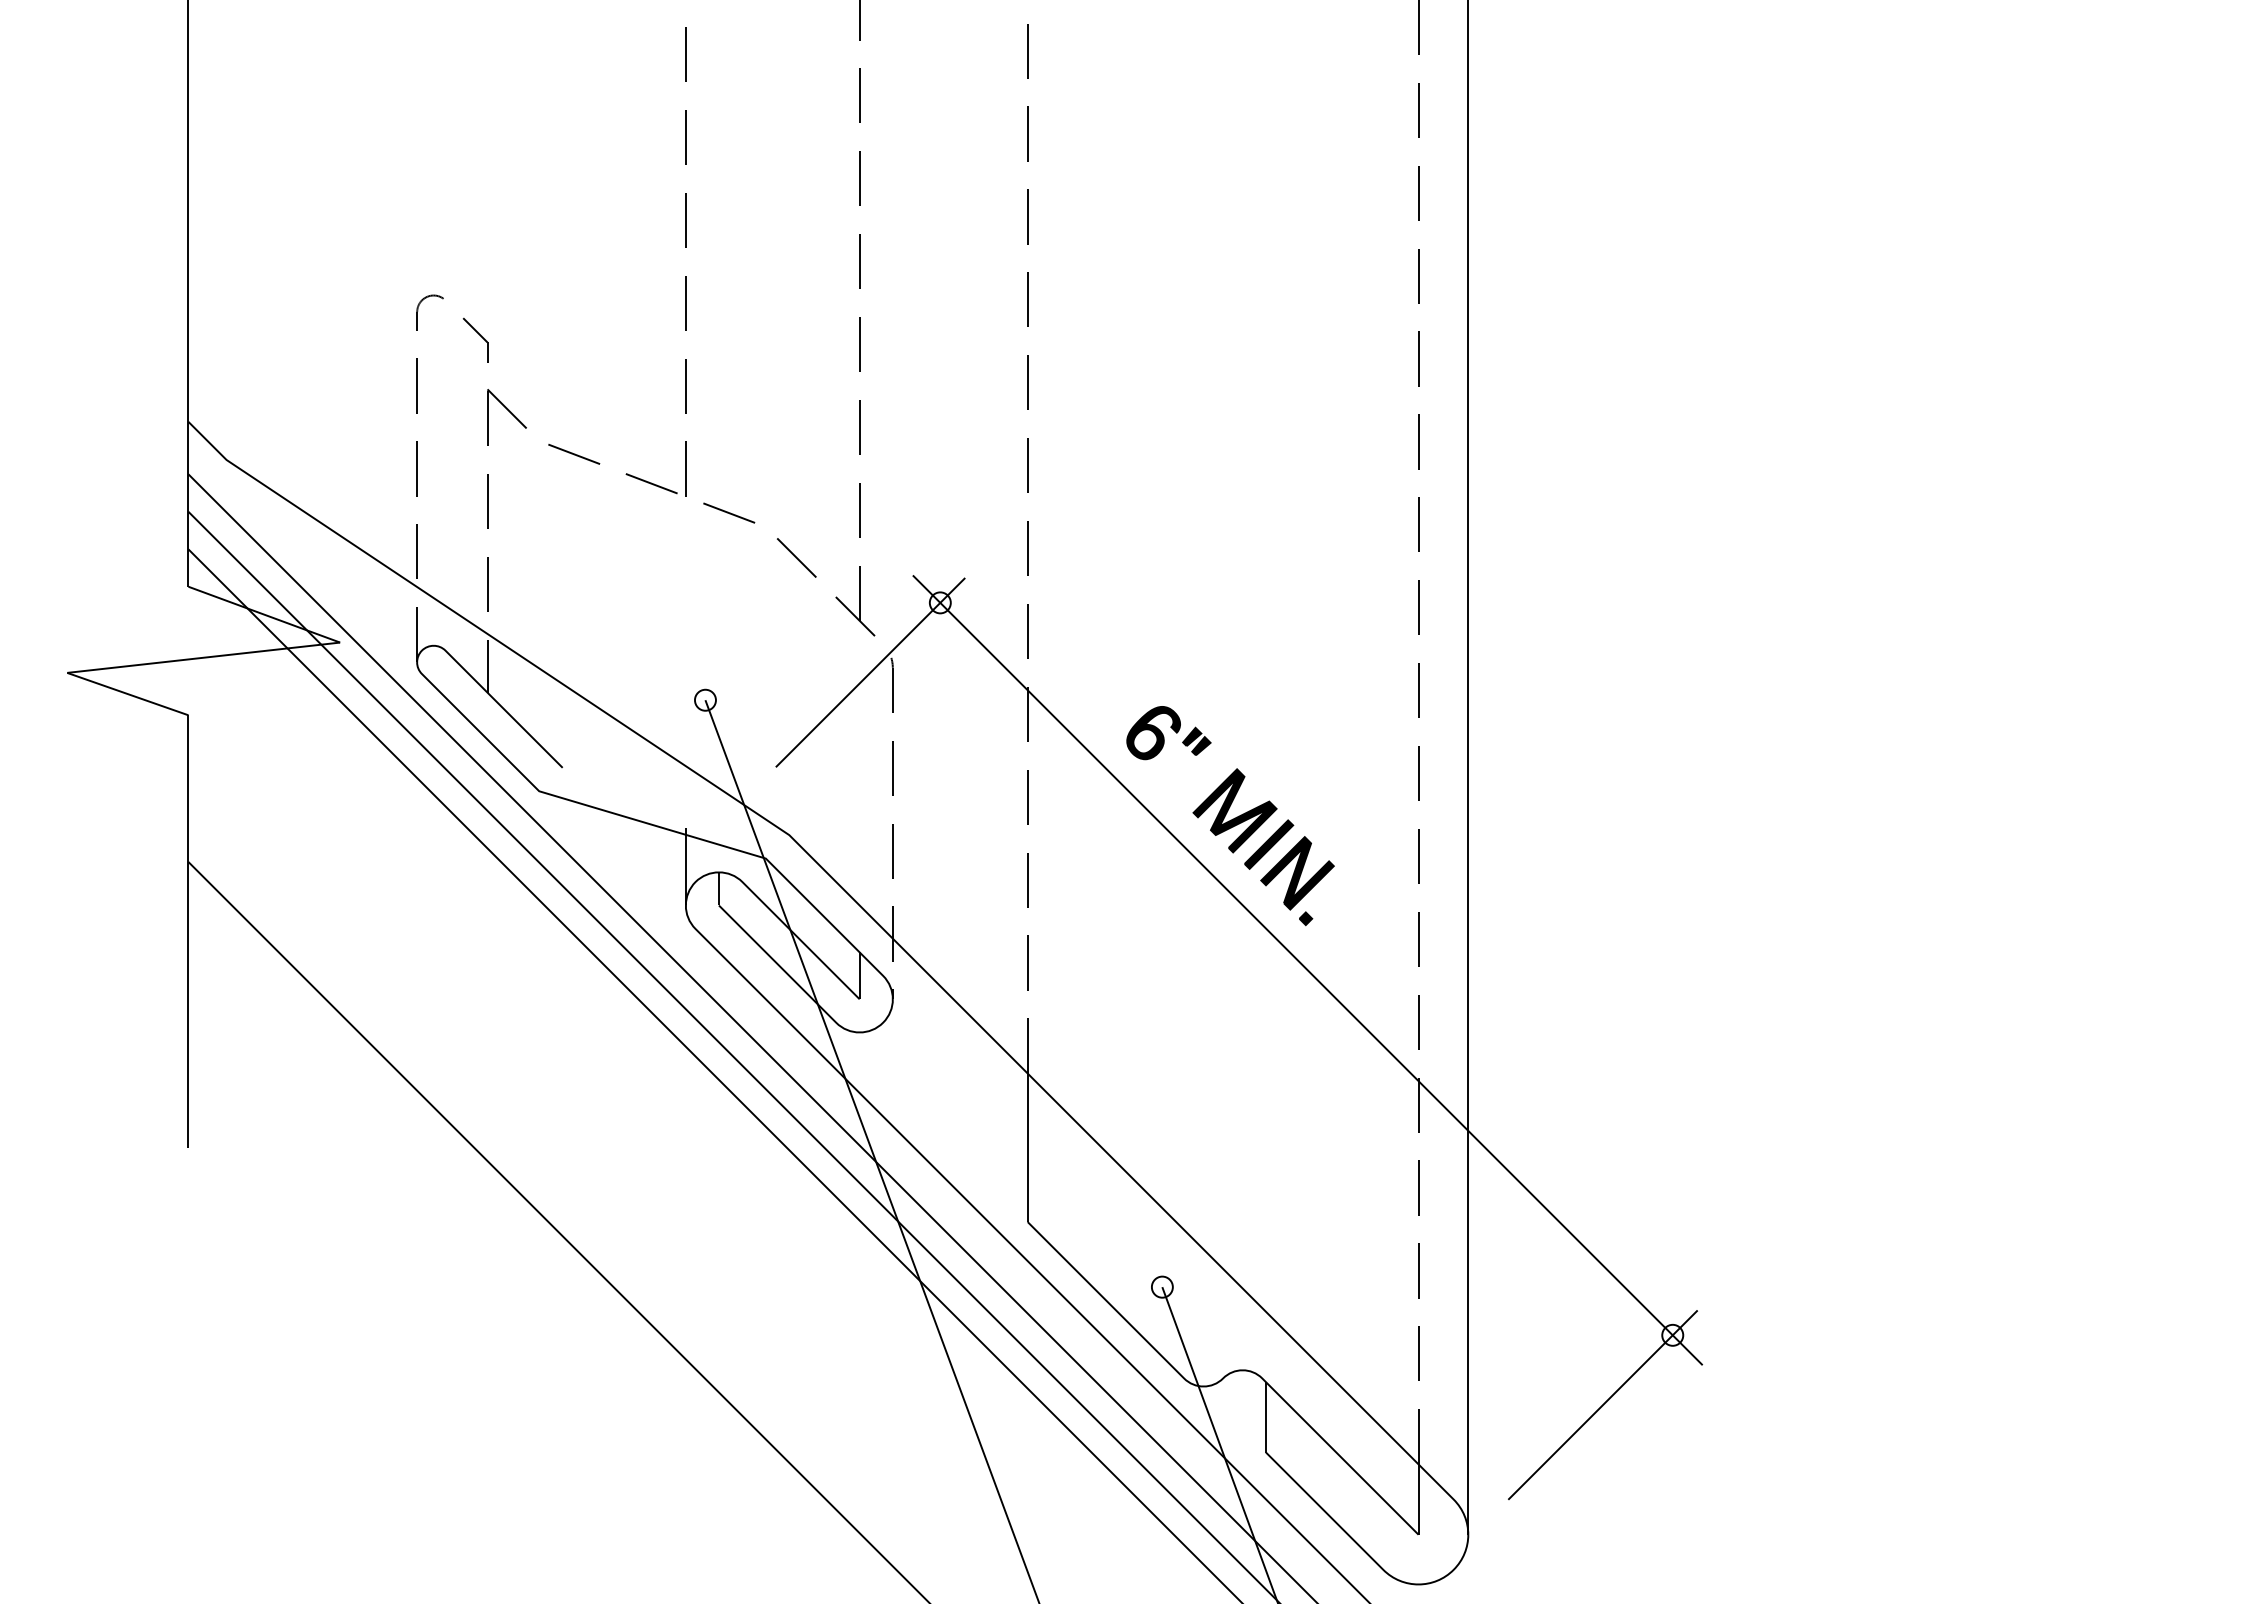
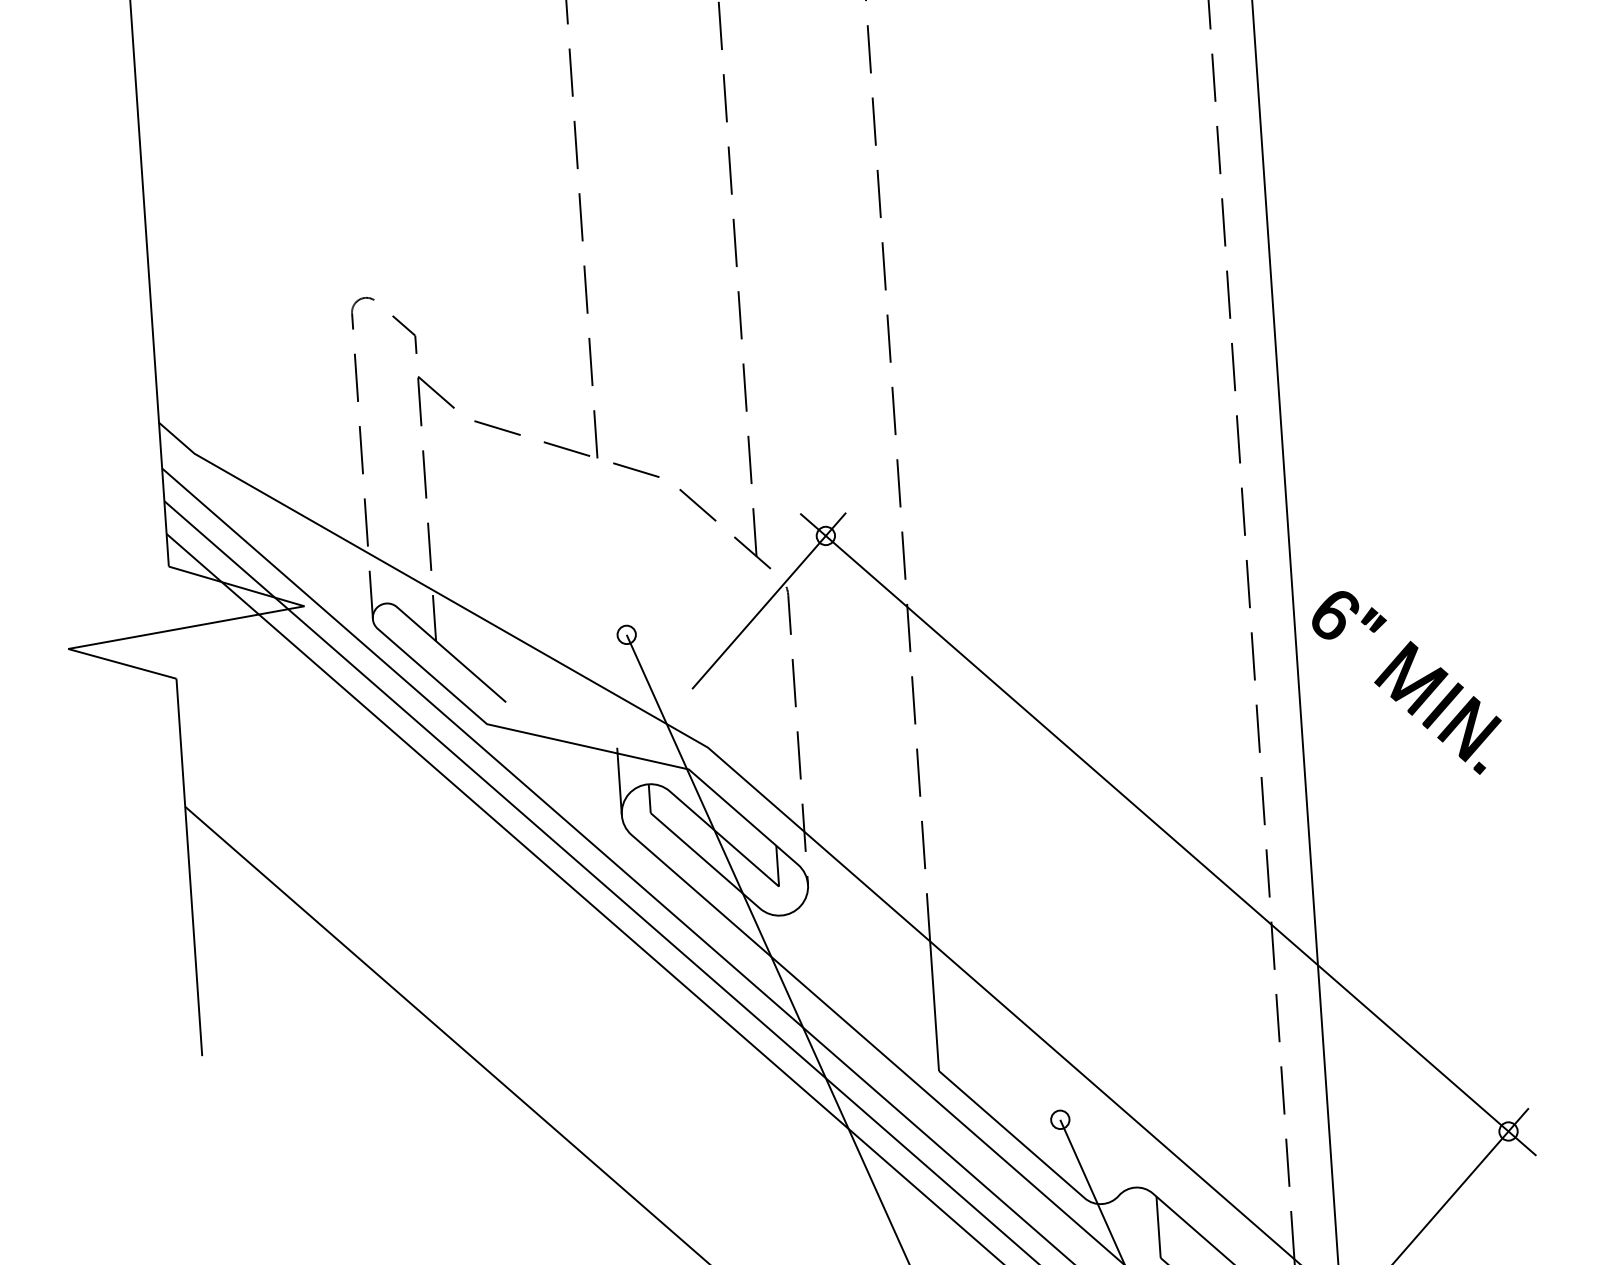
part: (1230, 816) -> (1407, 683), moved

